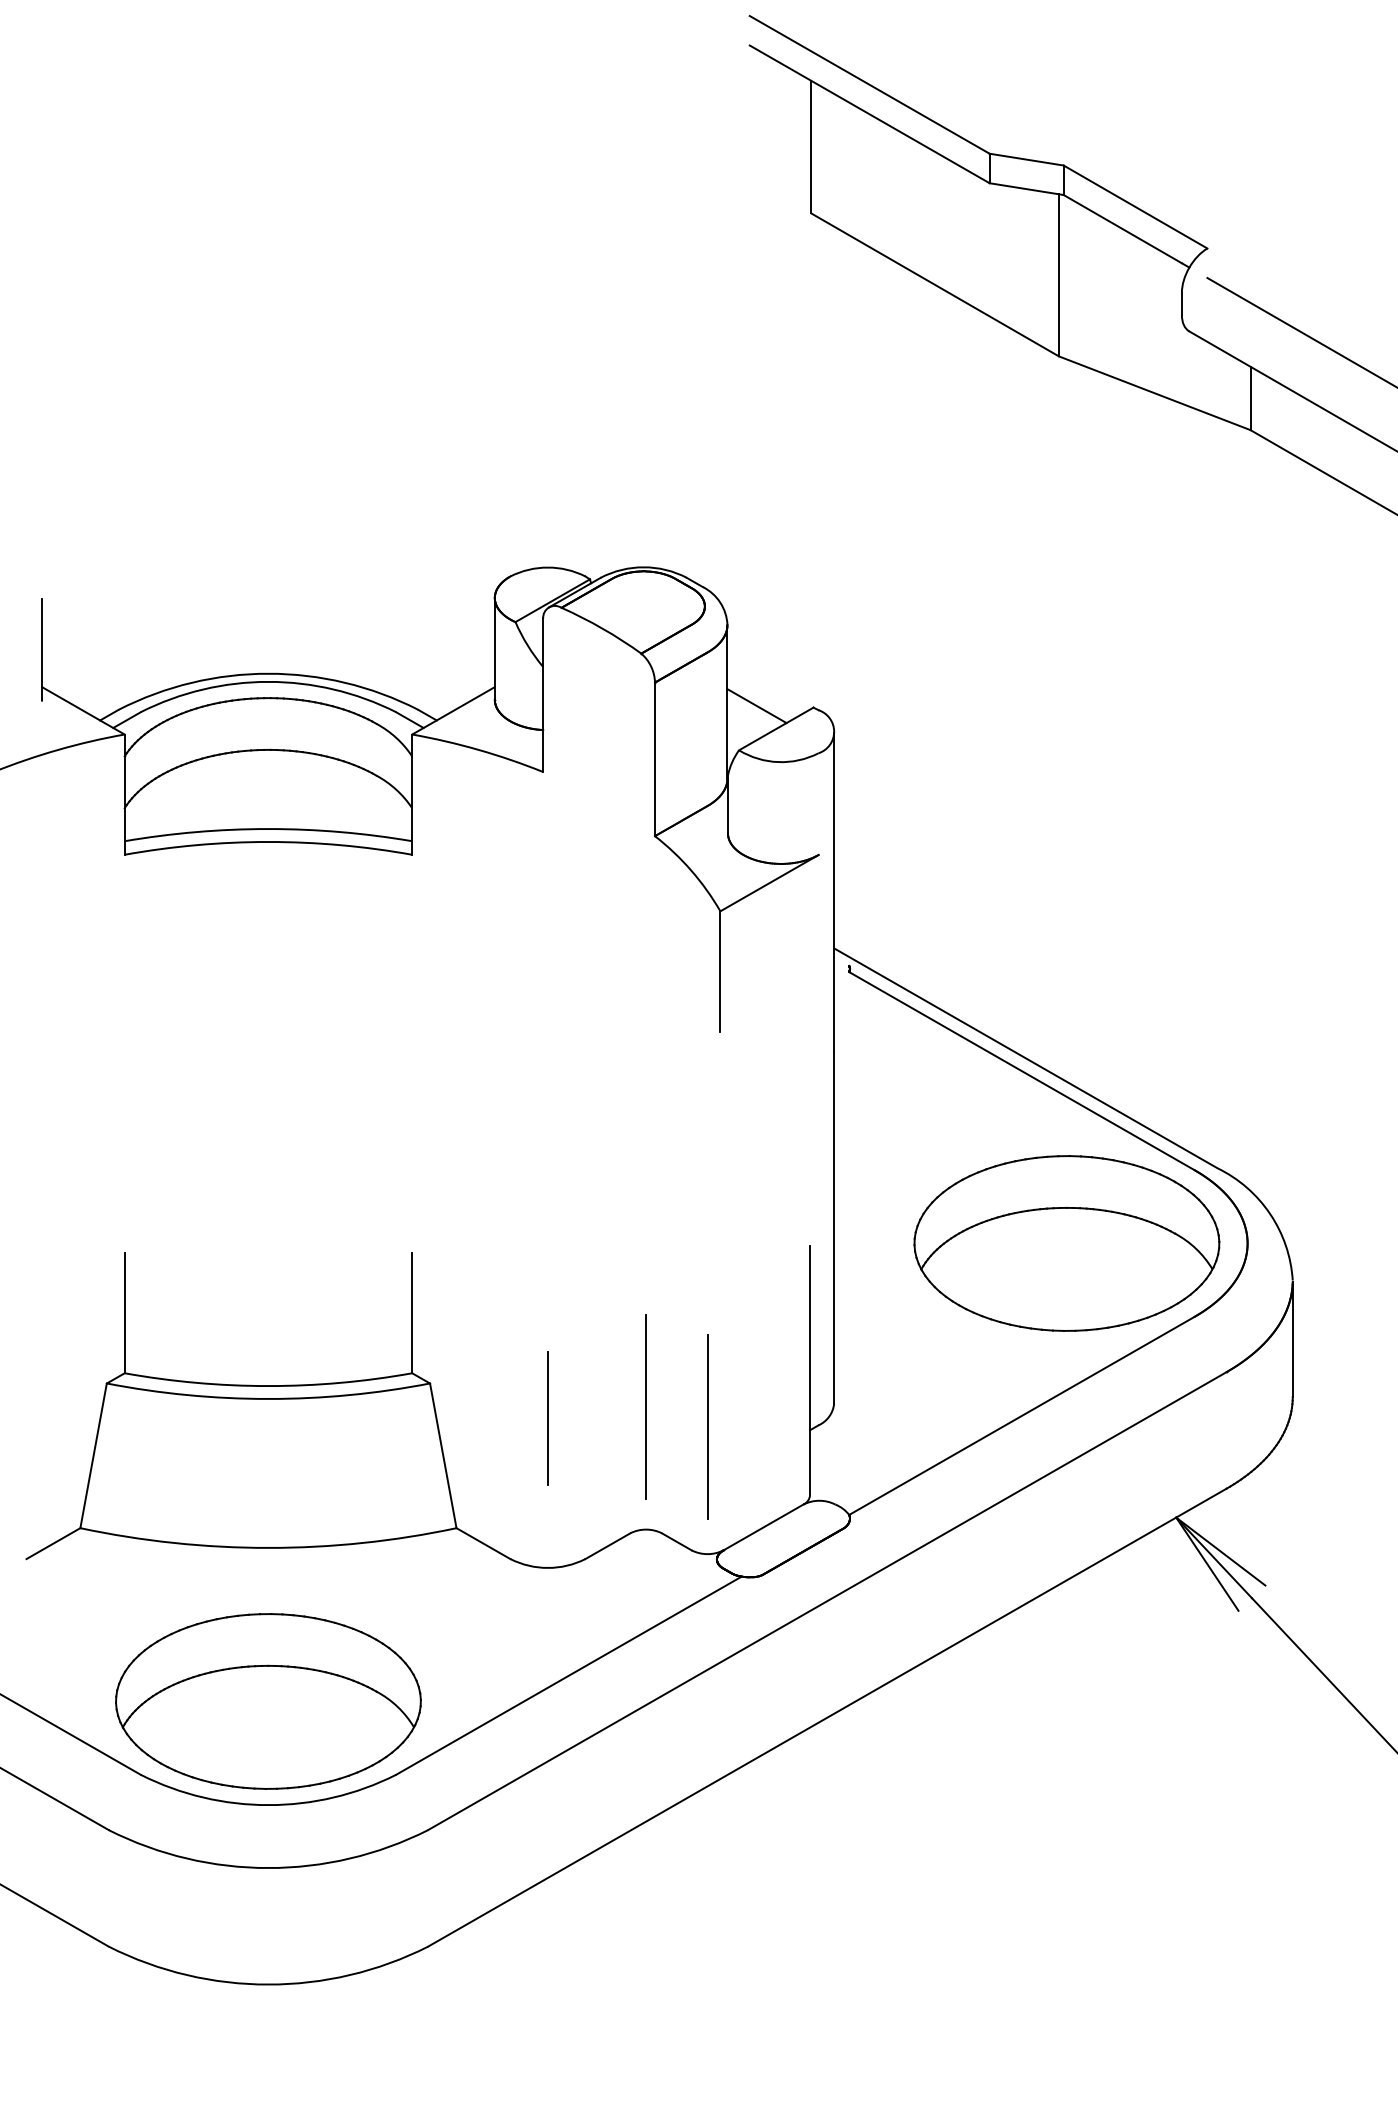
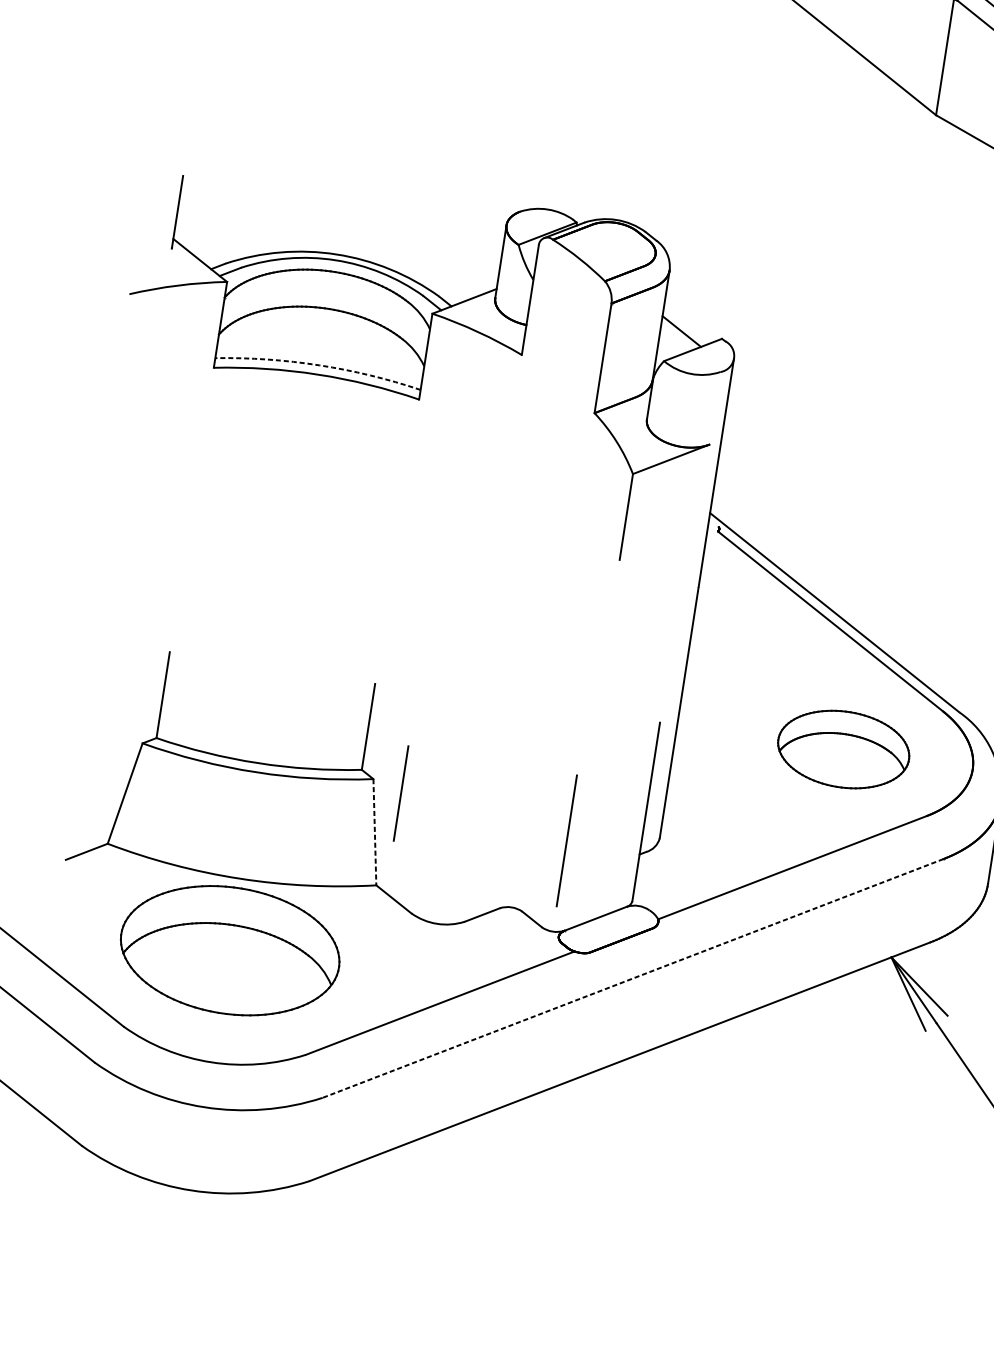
arc: (268, 829) -> (319, 365), solid -> dashed
part: (1066, 1243) -> (843, 749), size x0.6
line: (645, 1406) -> (524, 819), removed
line: (547, 1418) -> (400, 793), moved
line: (443, 1455) -> (375, 832), solid -> dashed
line: (826, 1601) -> (632, 978), solid -> dashed
part: (268, 1701) -> (230, 950), moved

